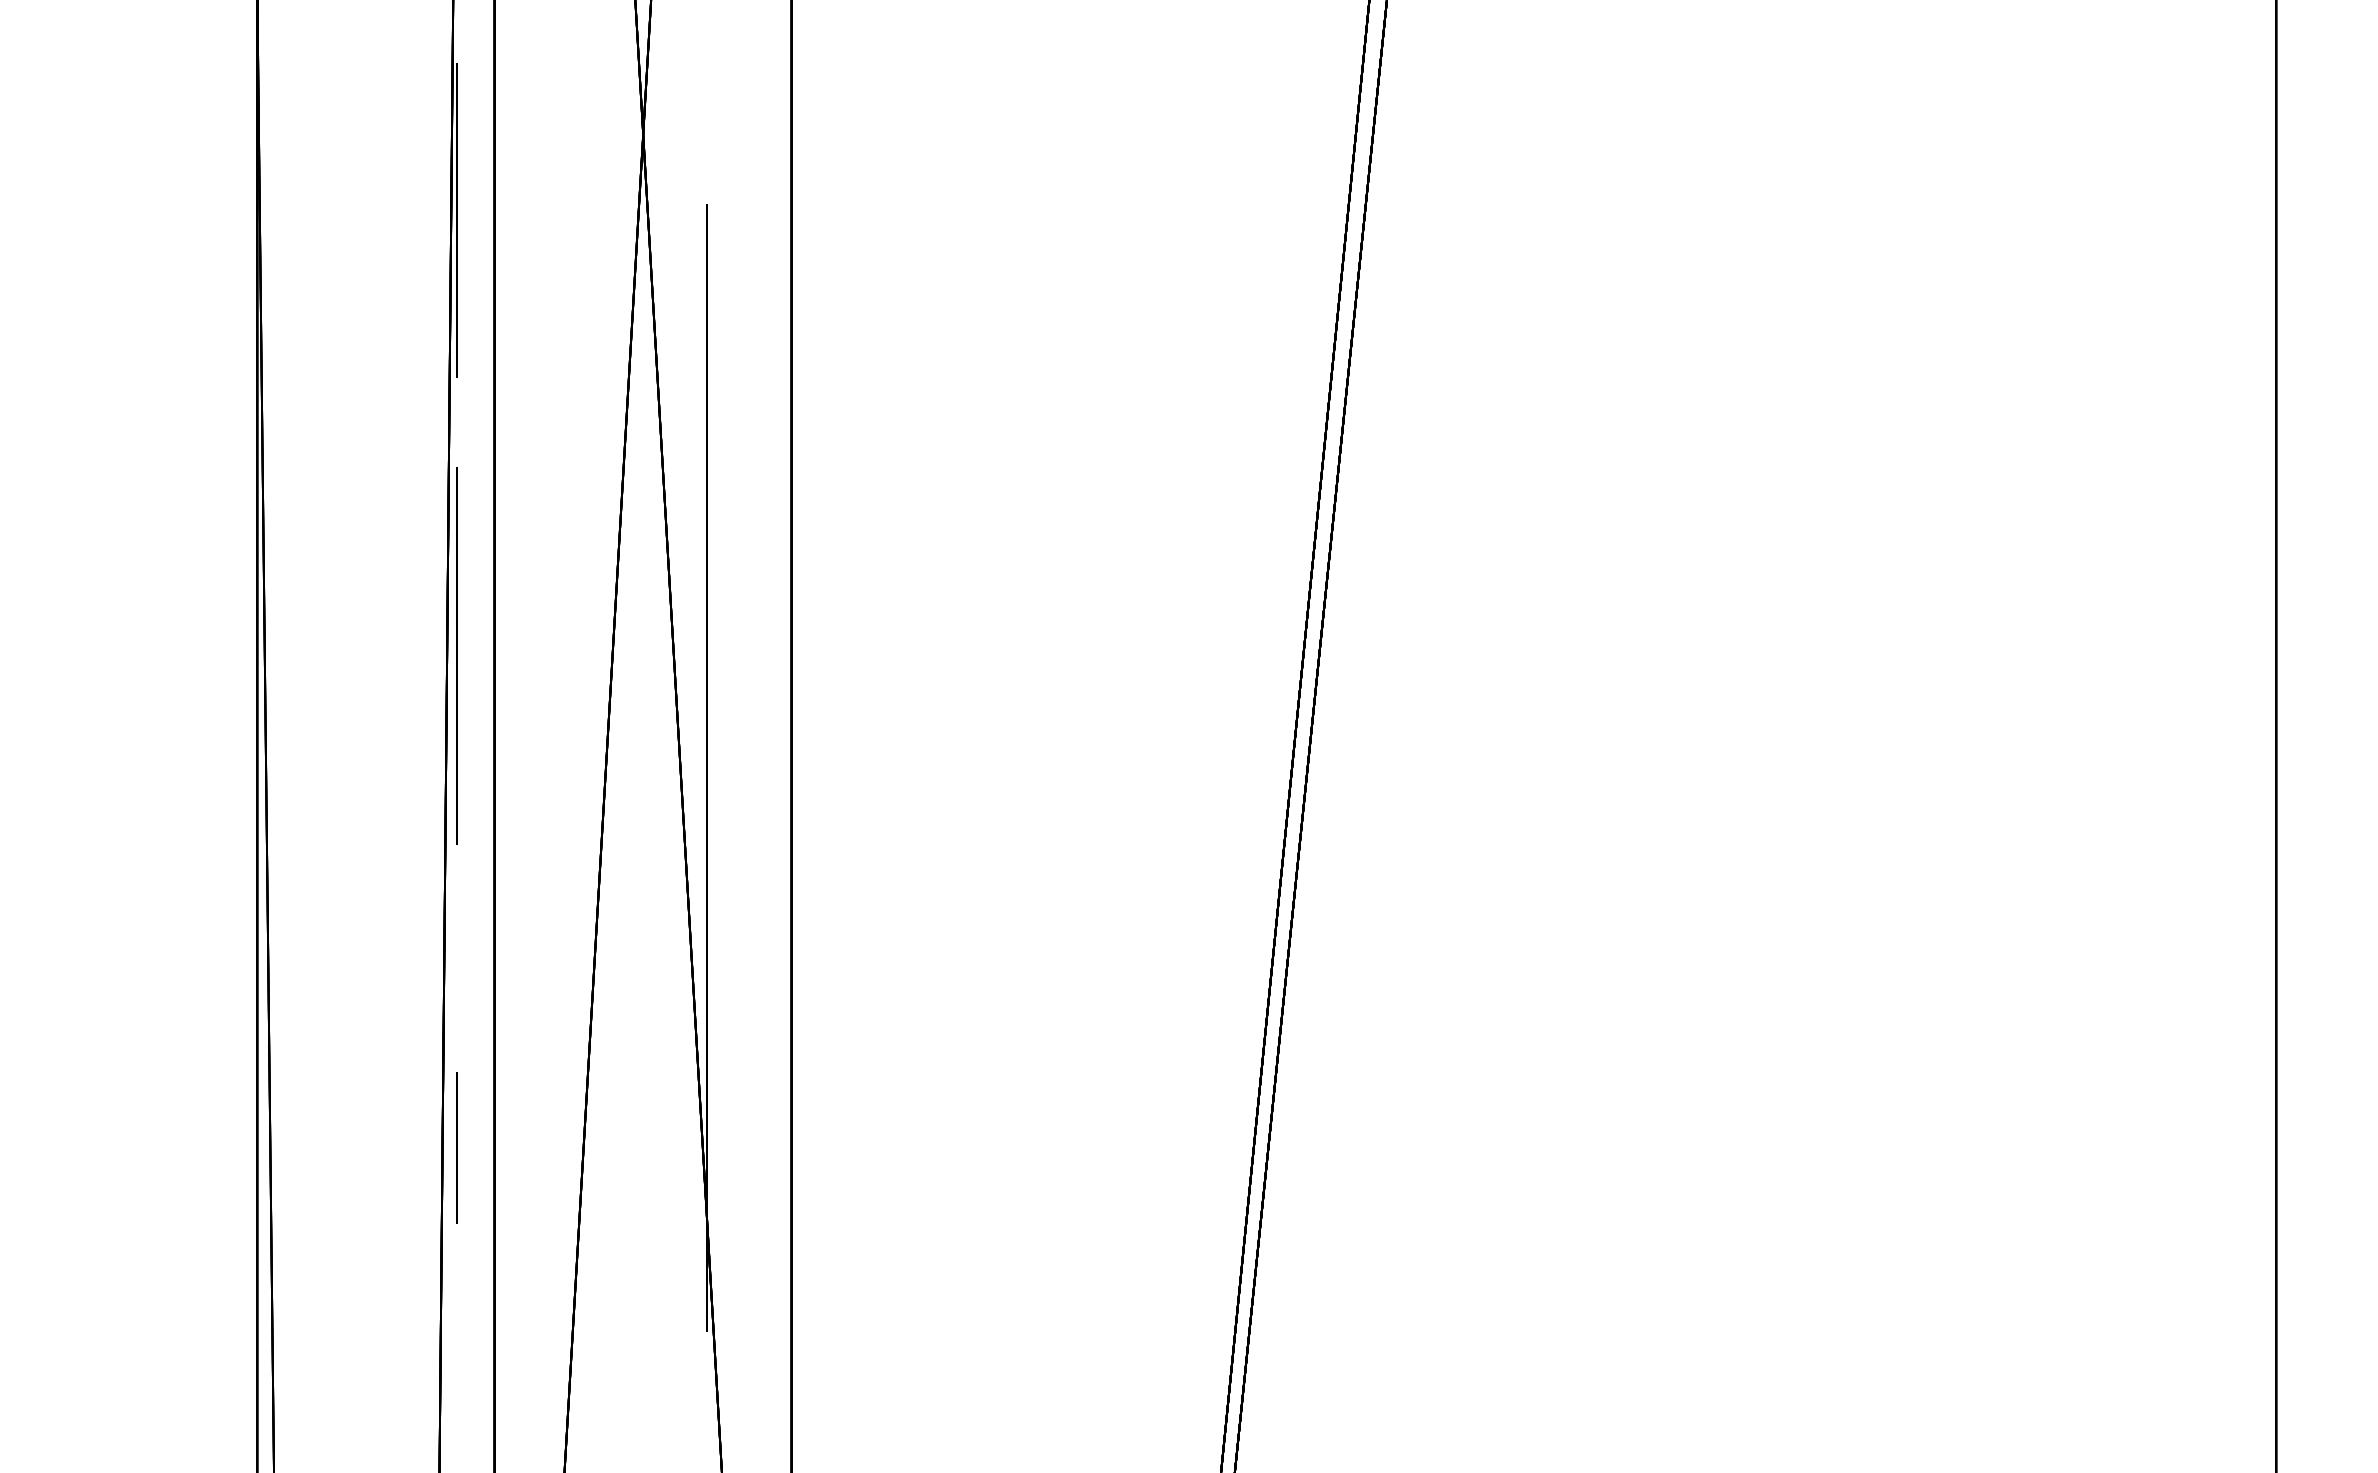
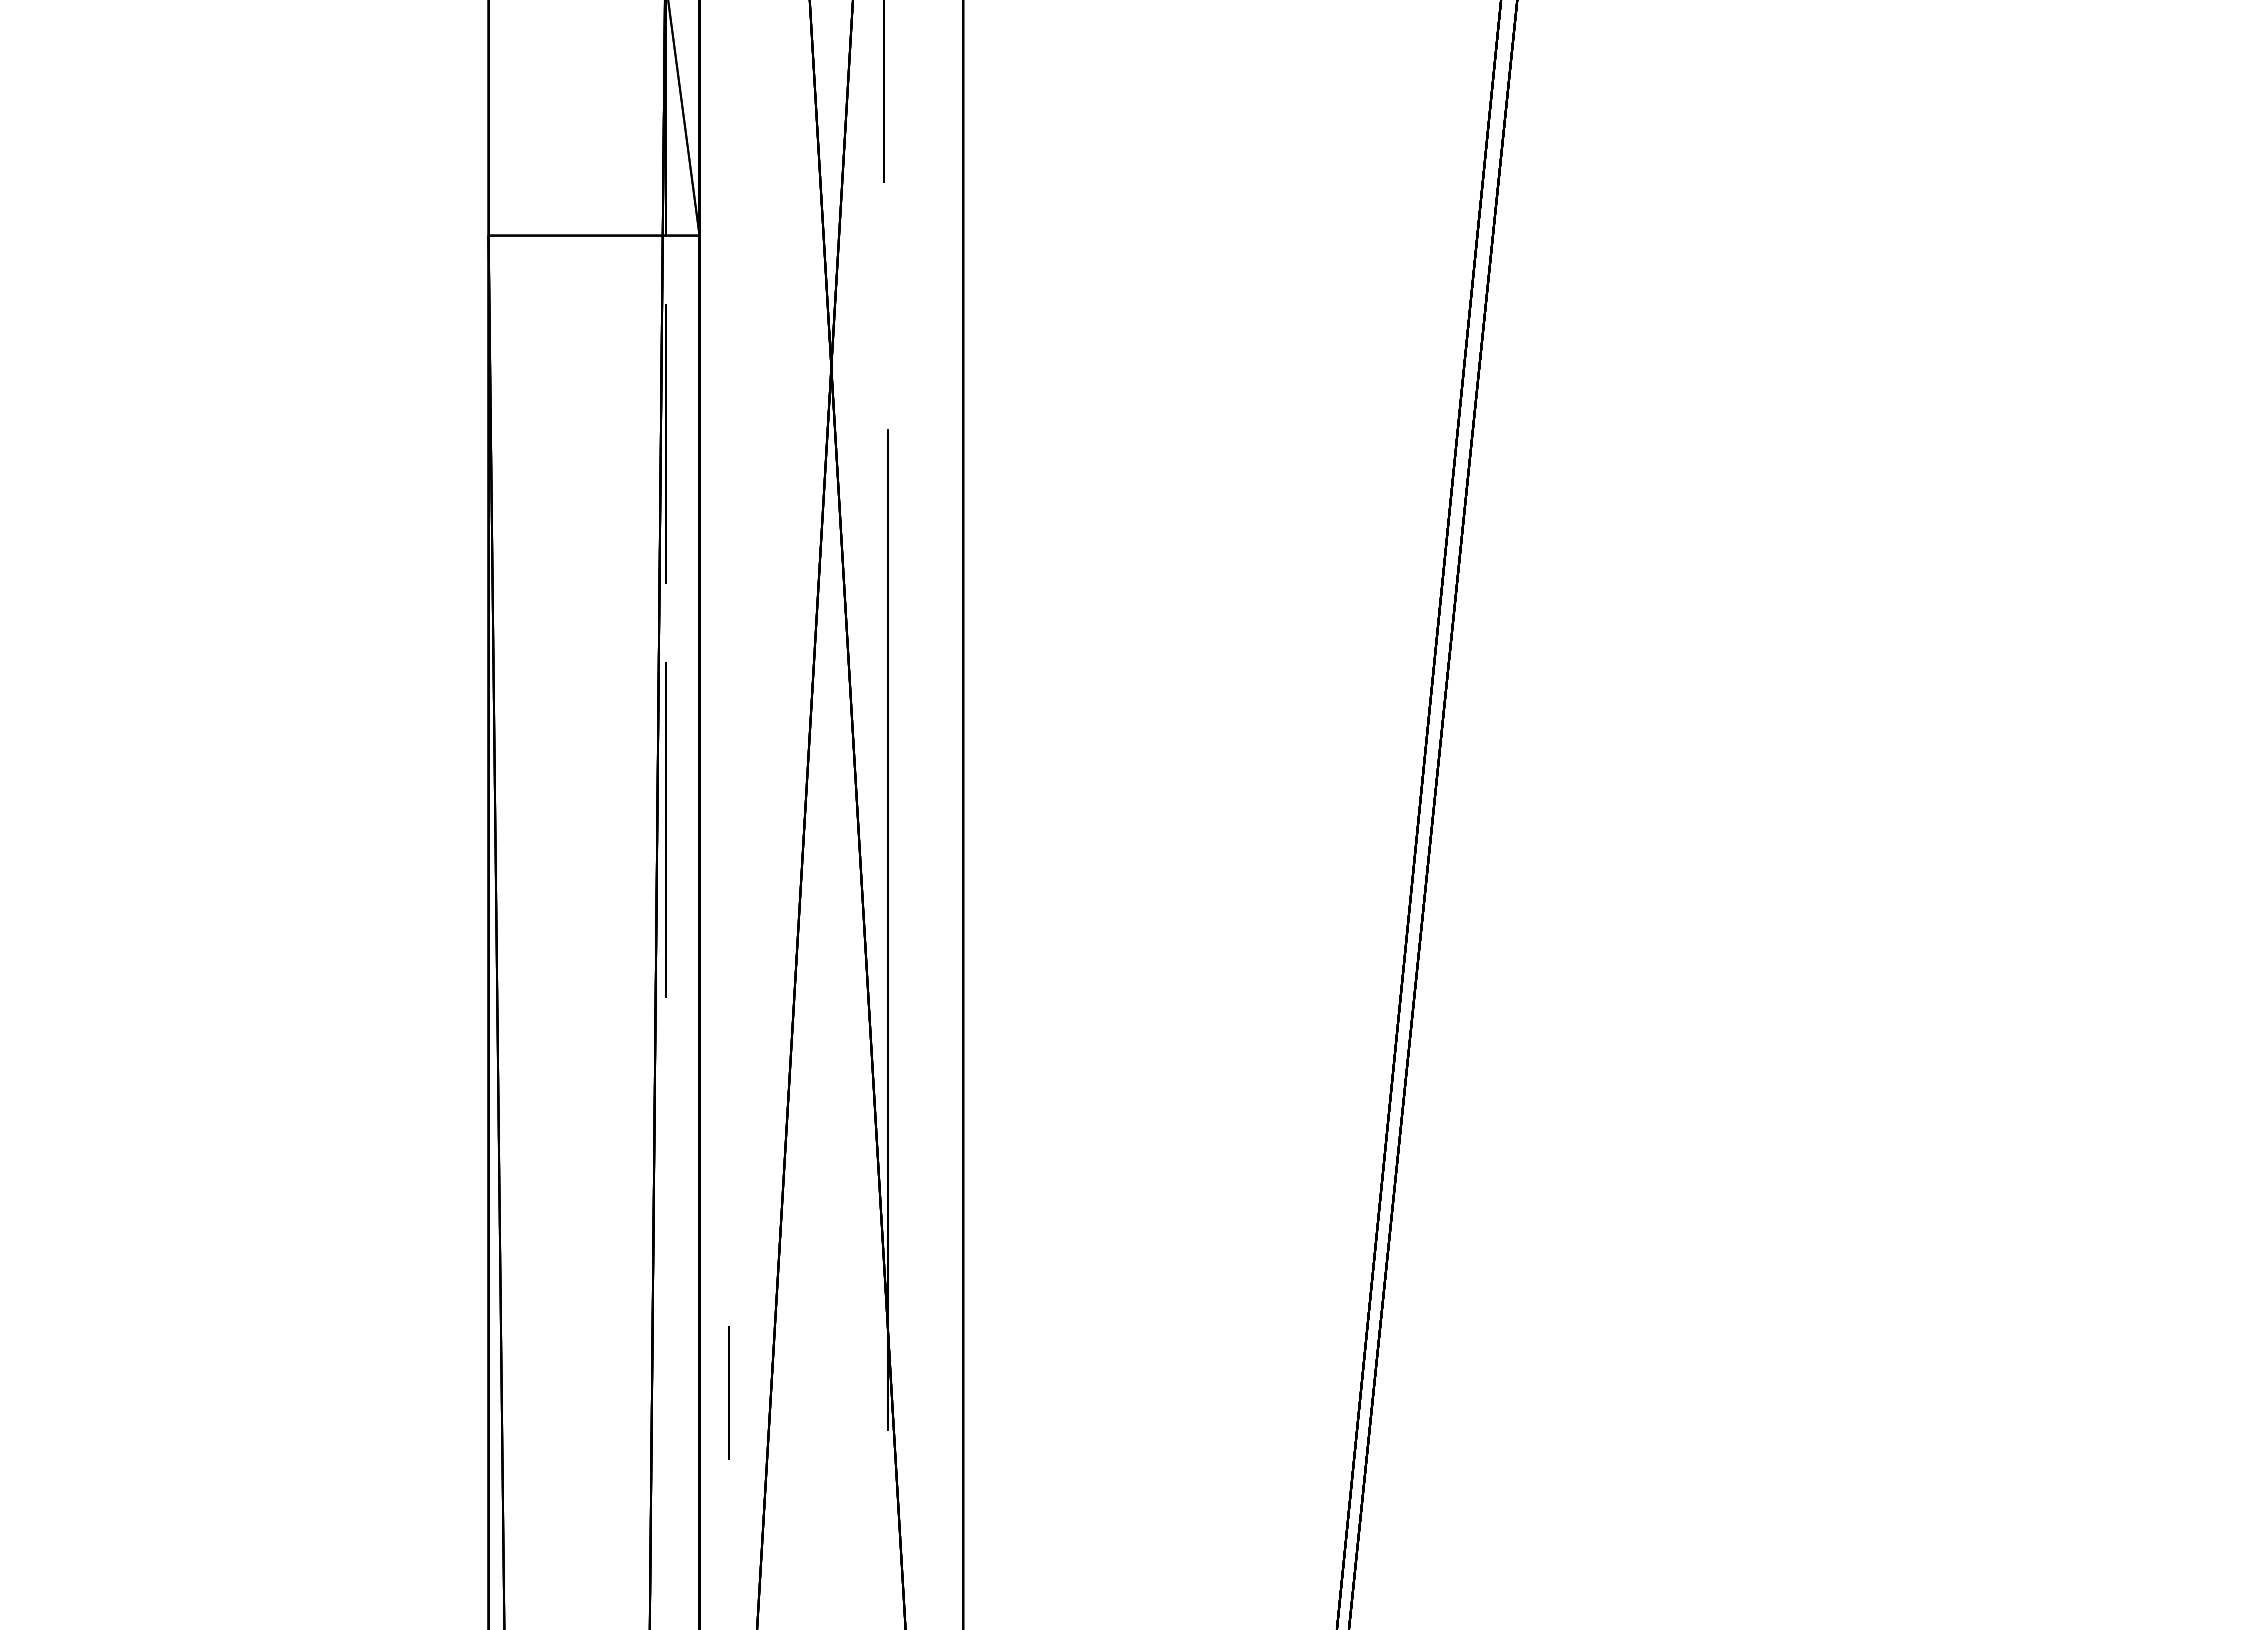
line: (456, 1147) -> (728, 1392), moved

